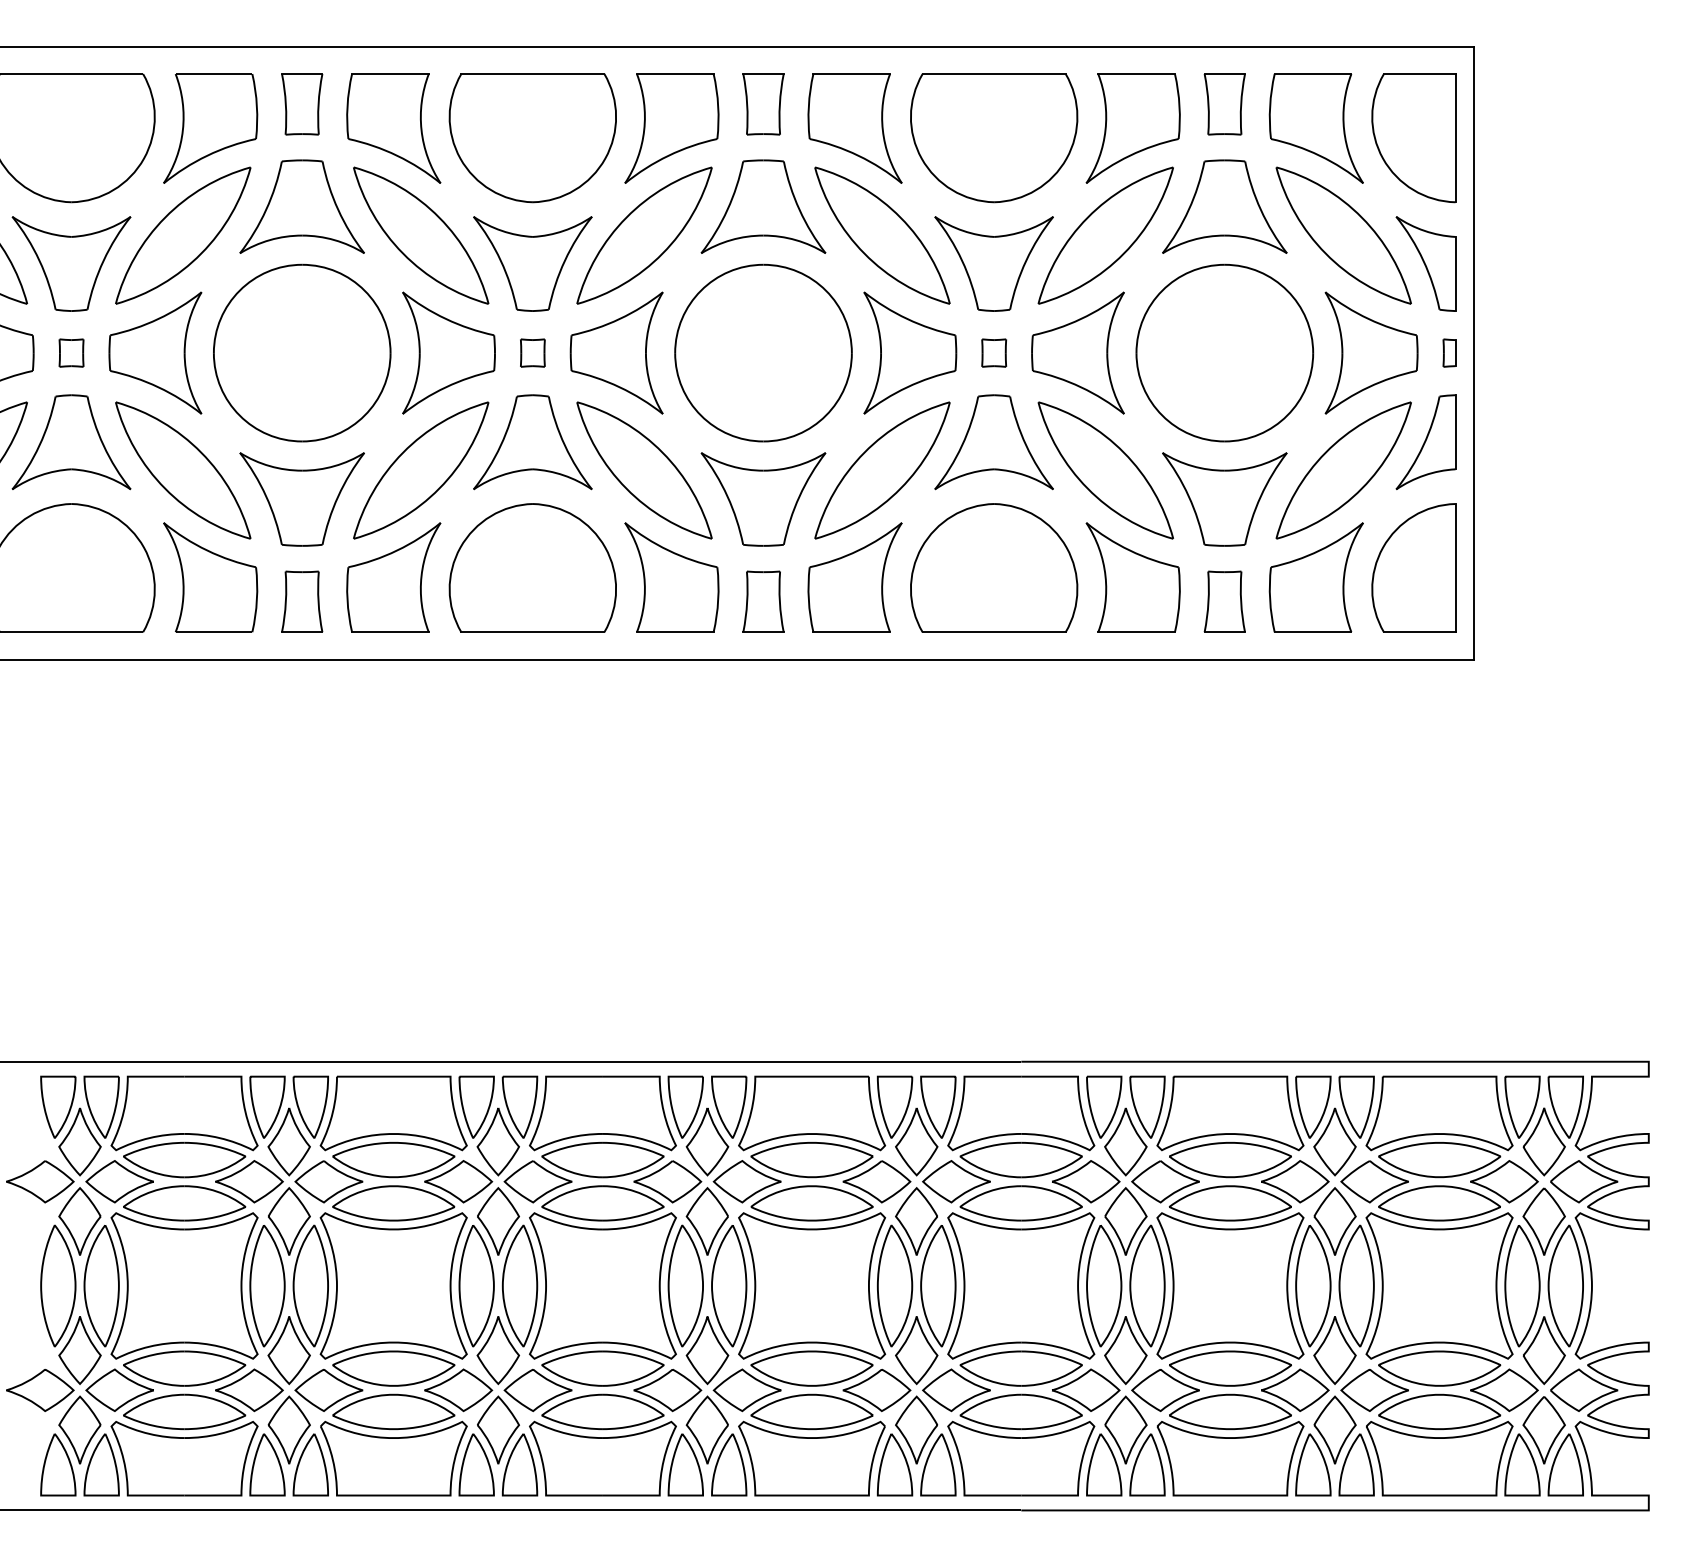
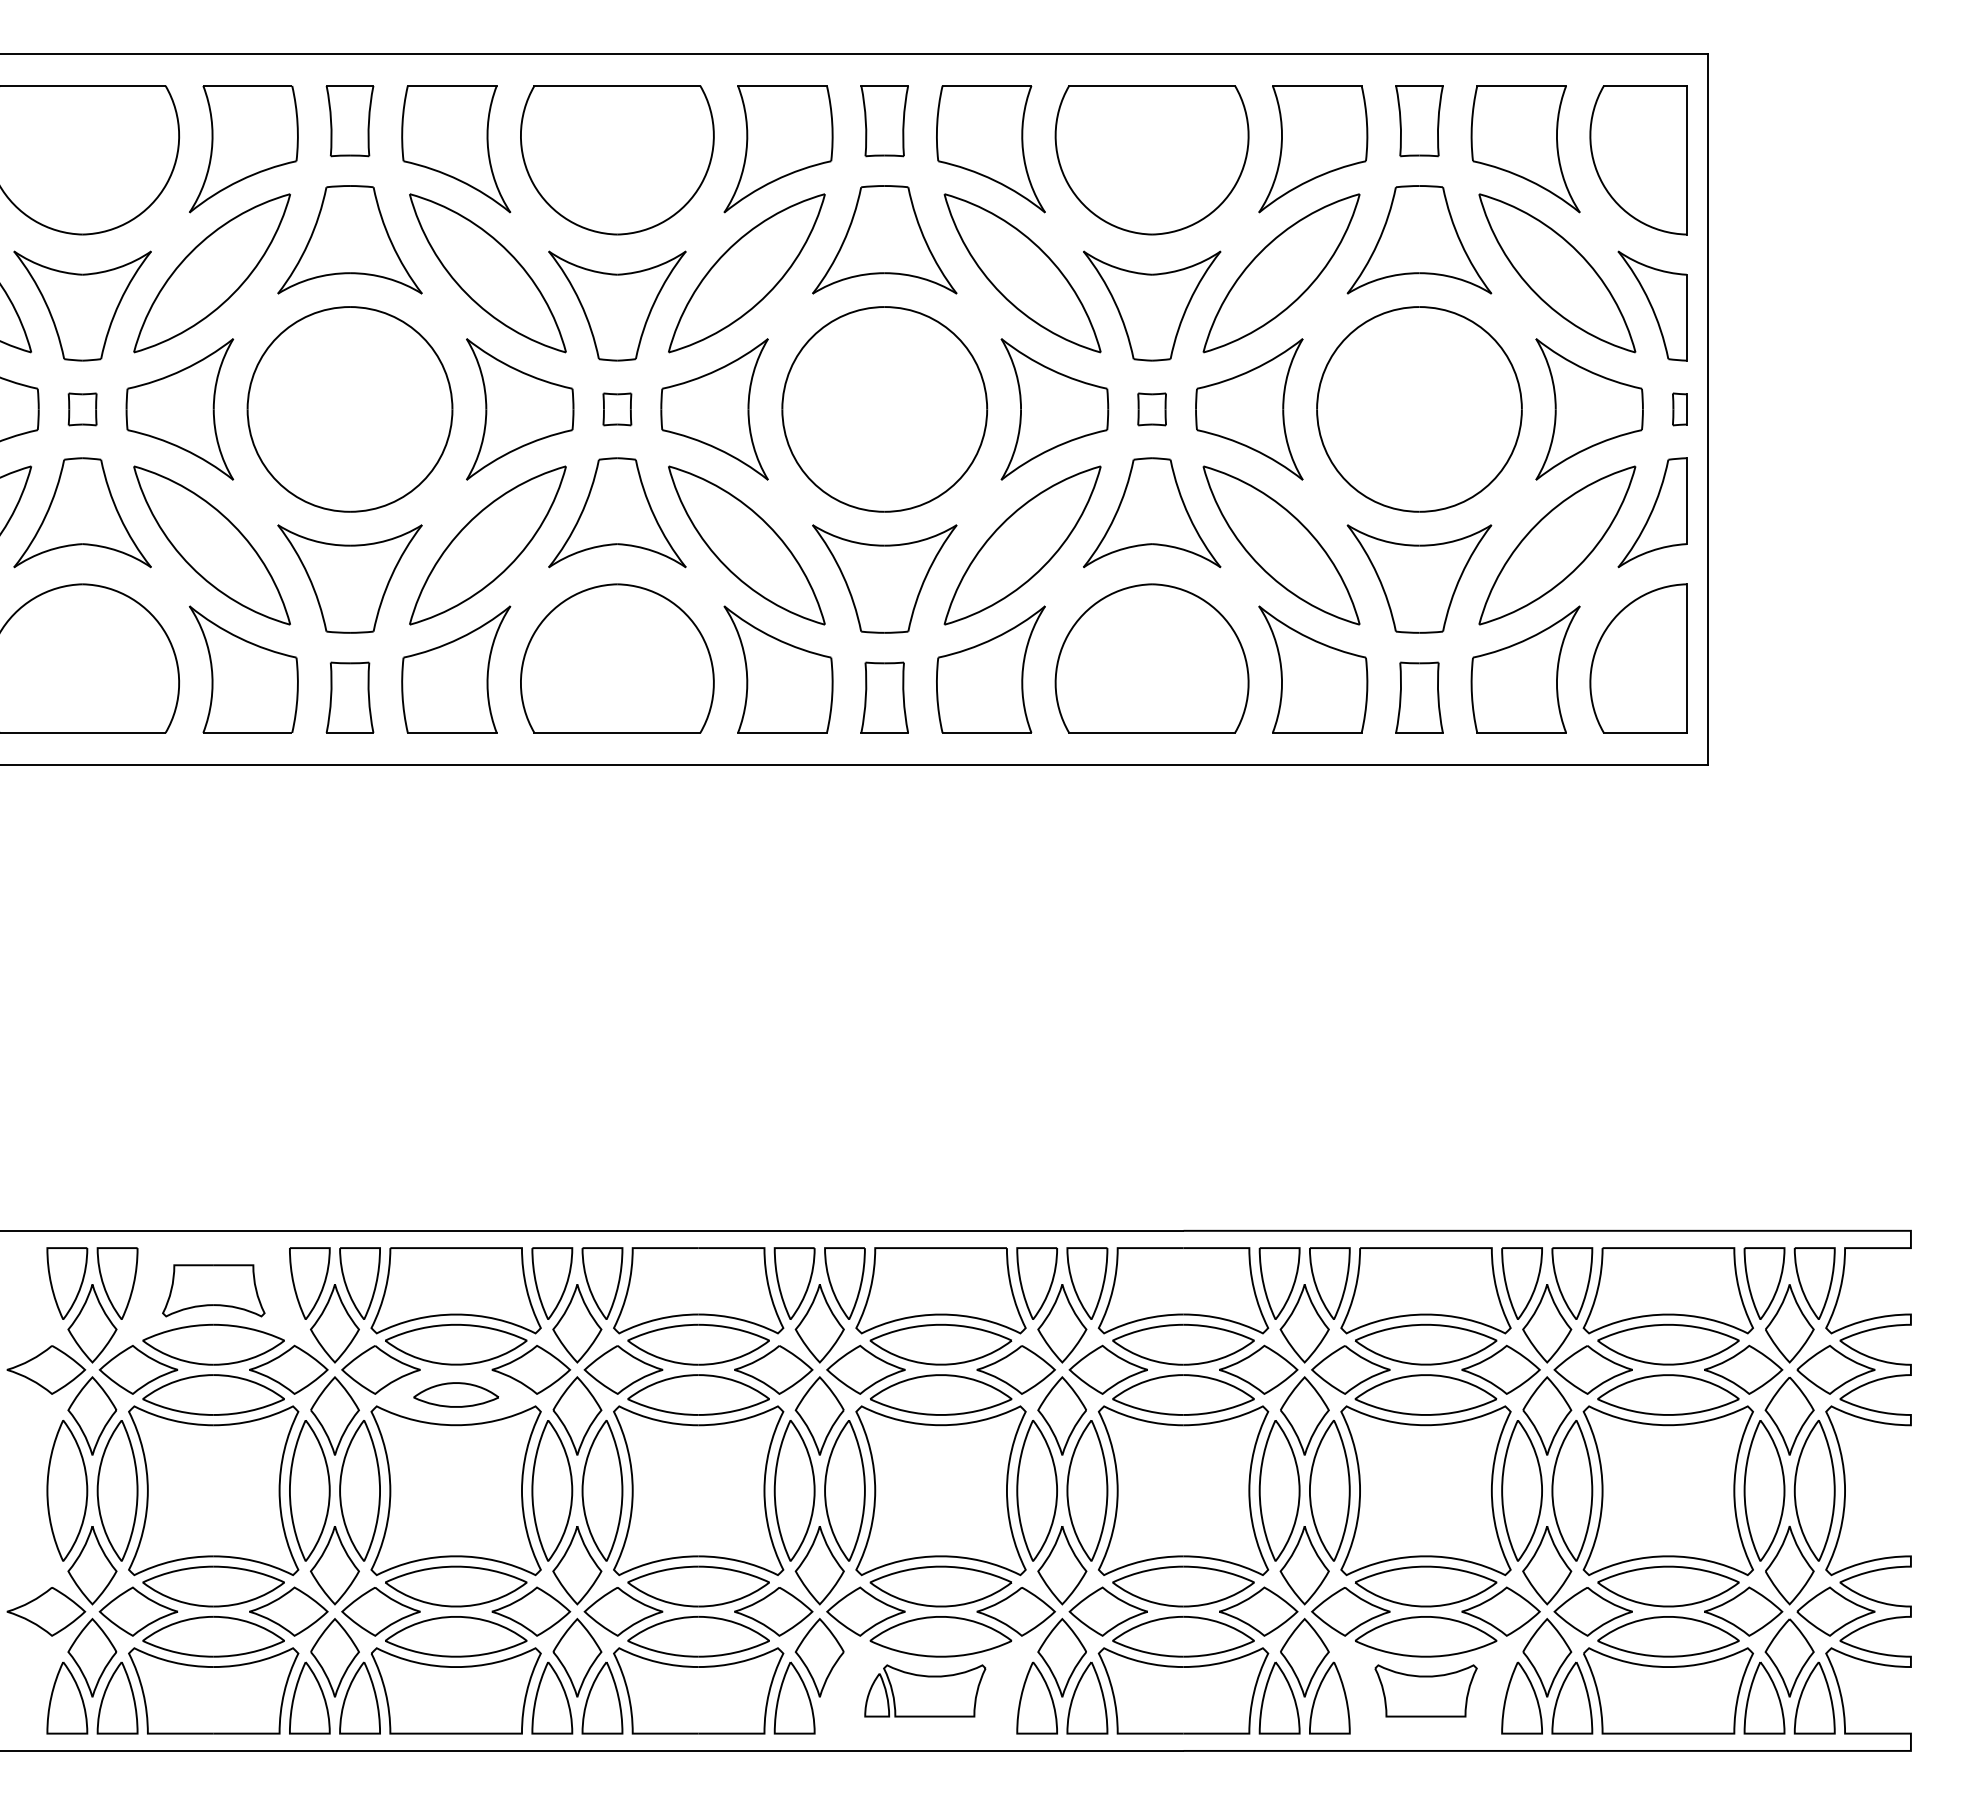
part: (184, 1113) -> (213, 1290), size x0.6
part: (394, 1202) -> (456, 1394), size x0.6
part: (798, 1458) -> (925, 1690), size x0.6
part: (1230, 1458) -> (1425, 1690), size x0.6

